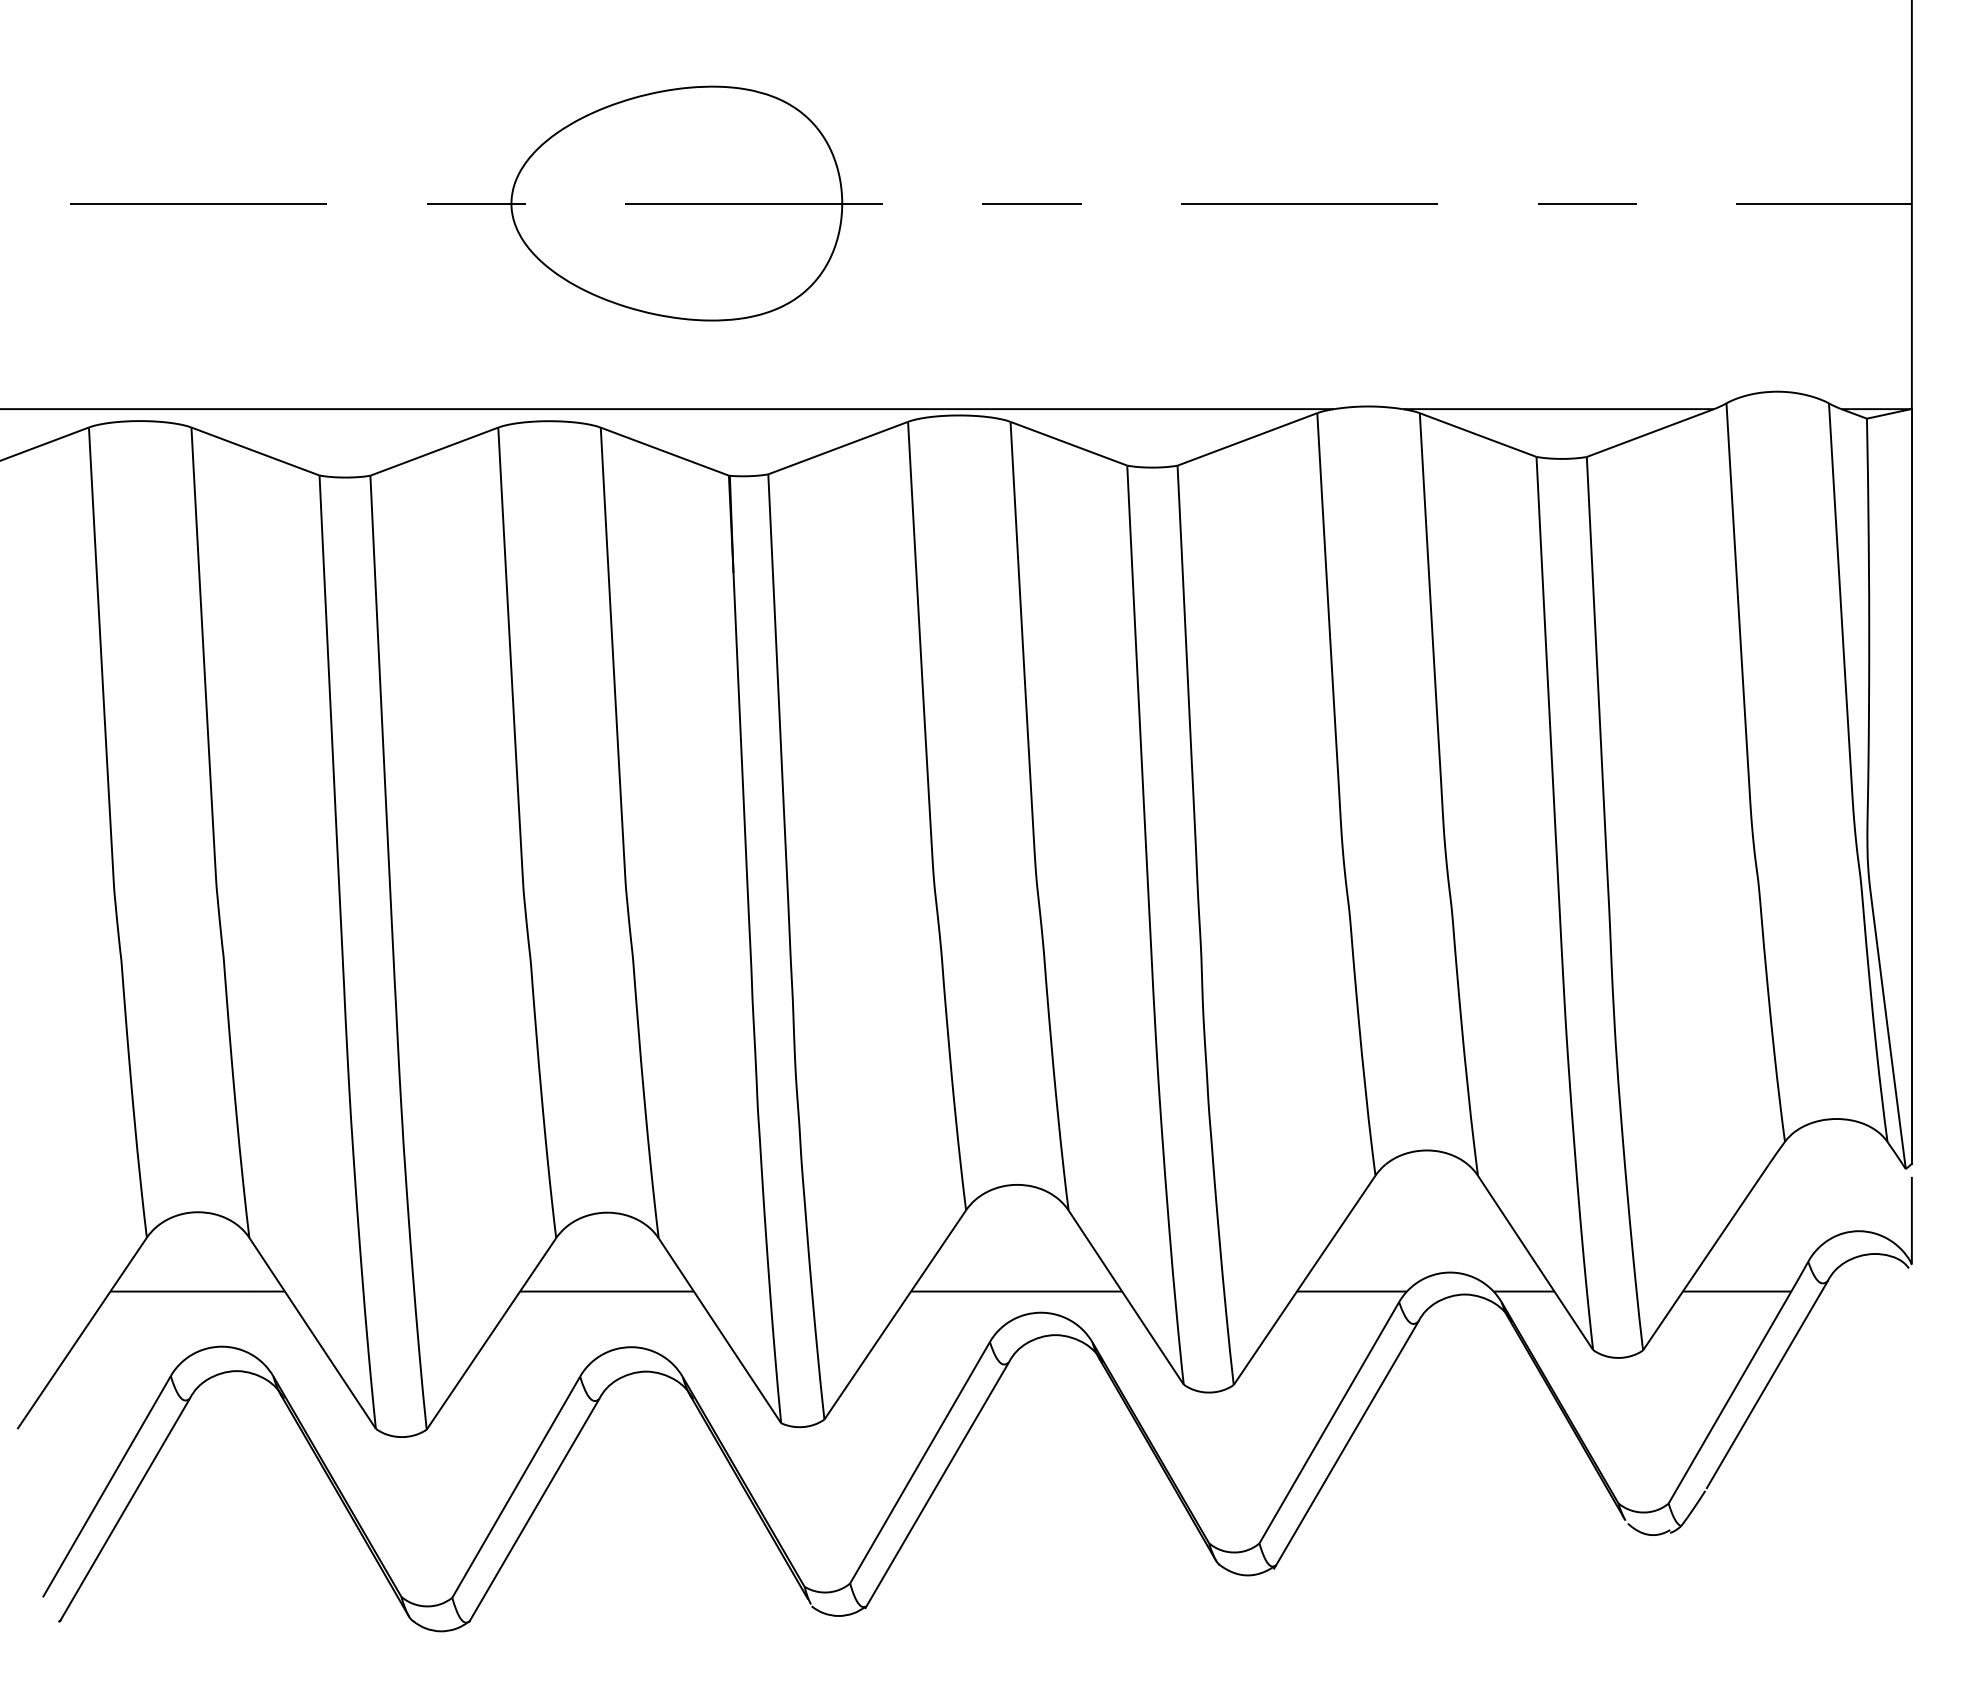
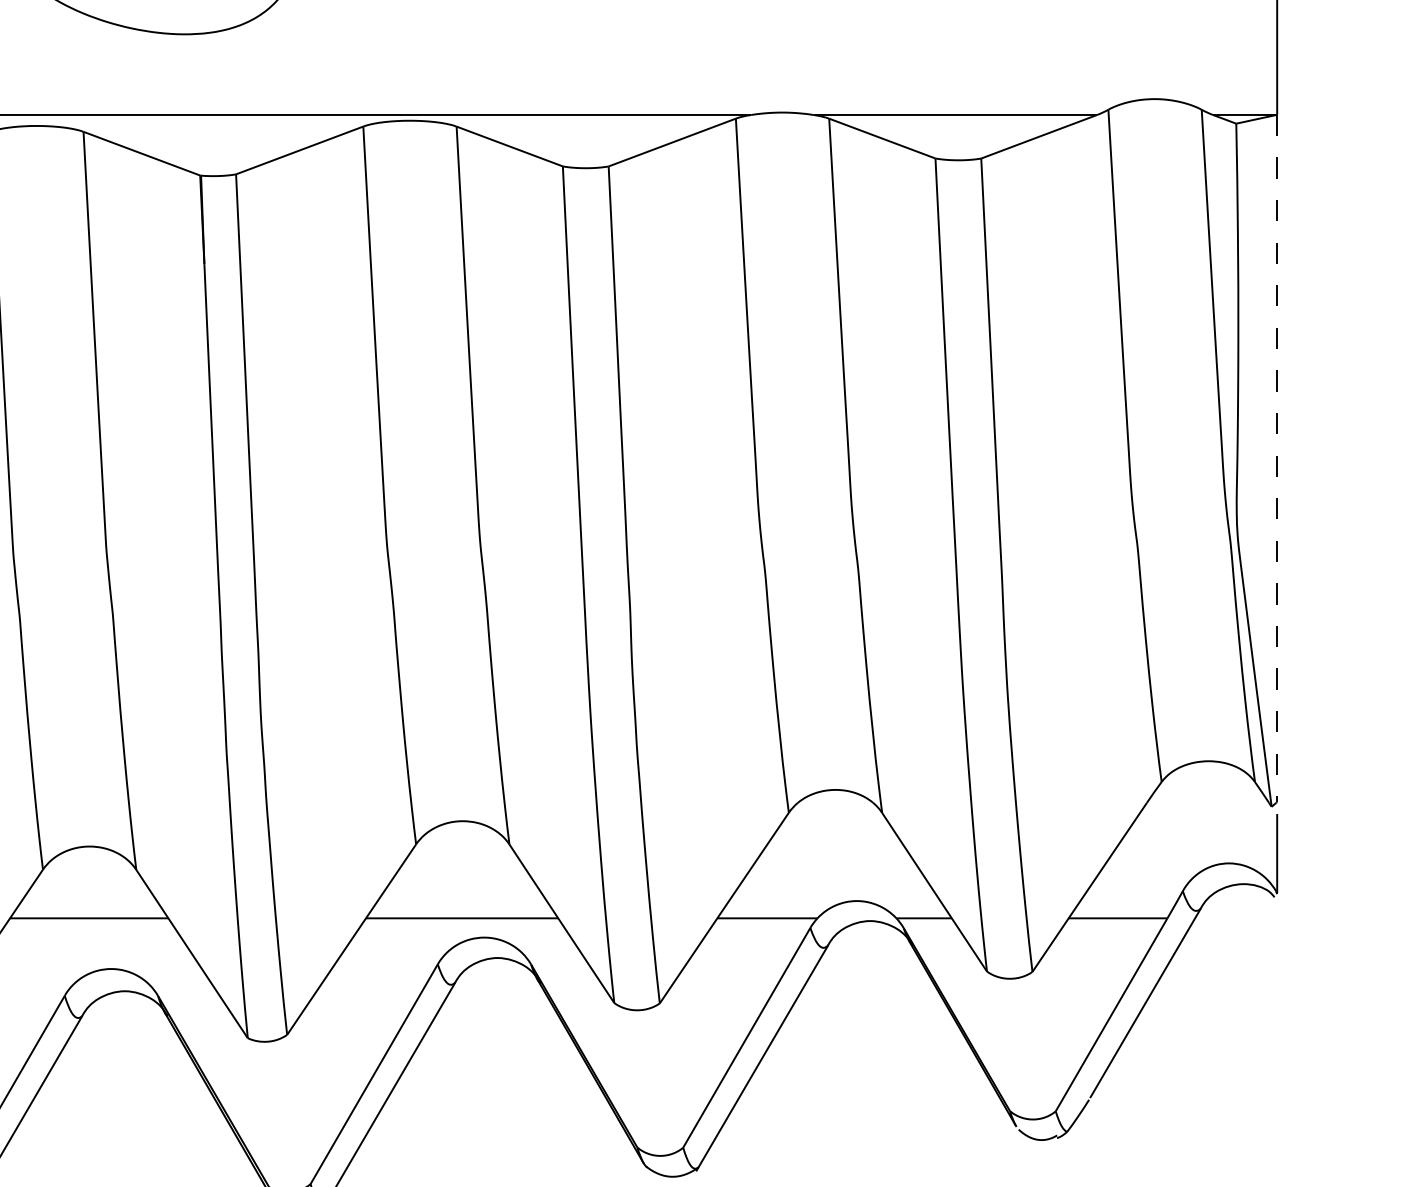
line: (1911, 786) -> (1276, 458), solid -> dashed

